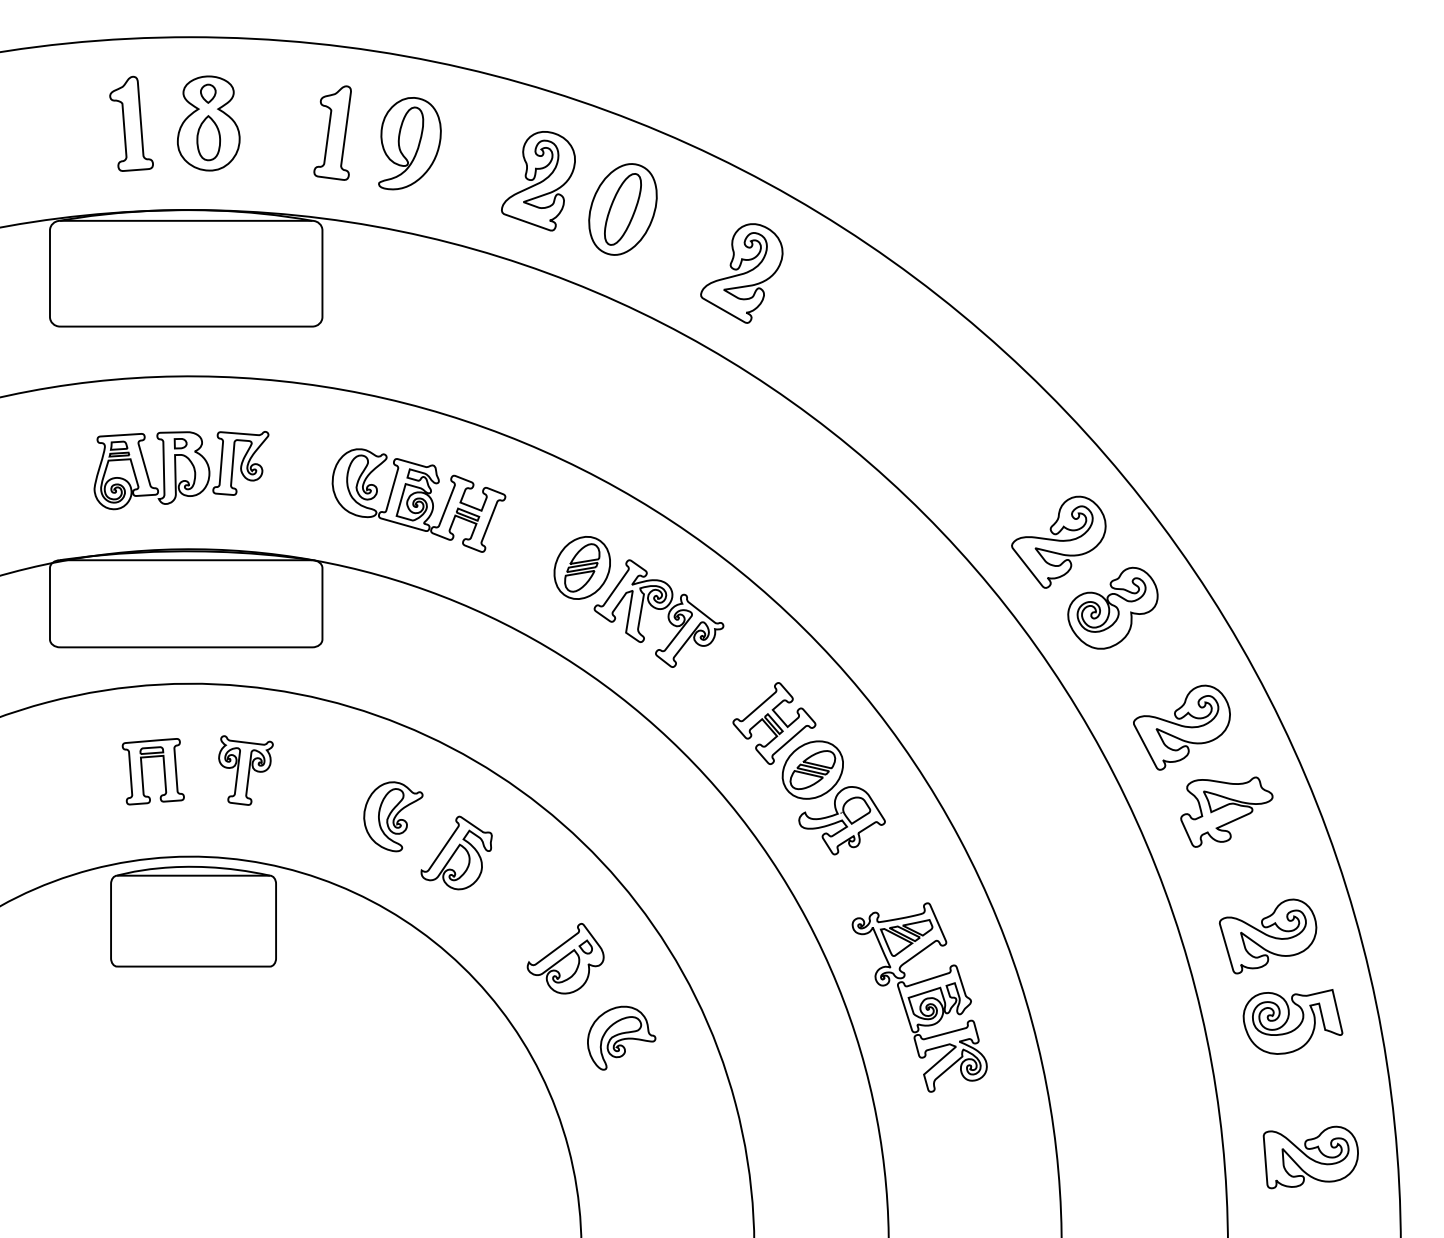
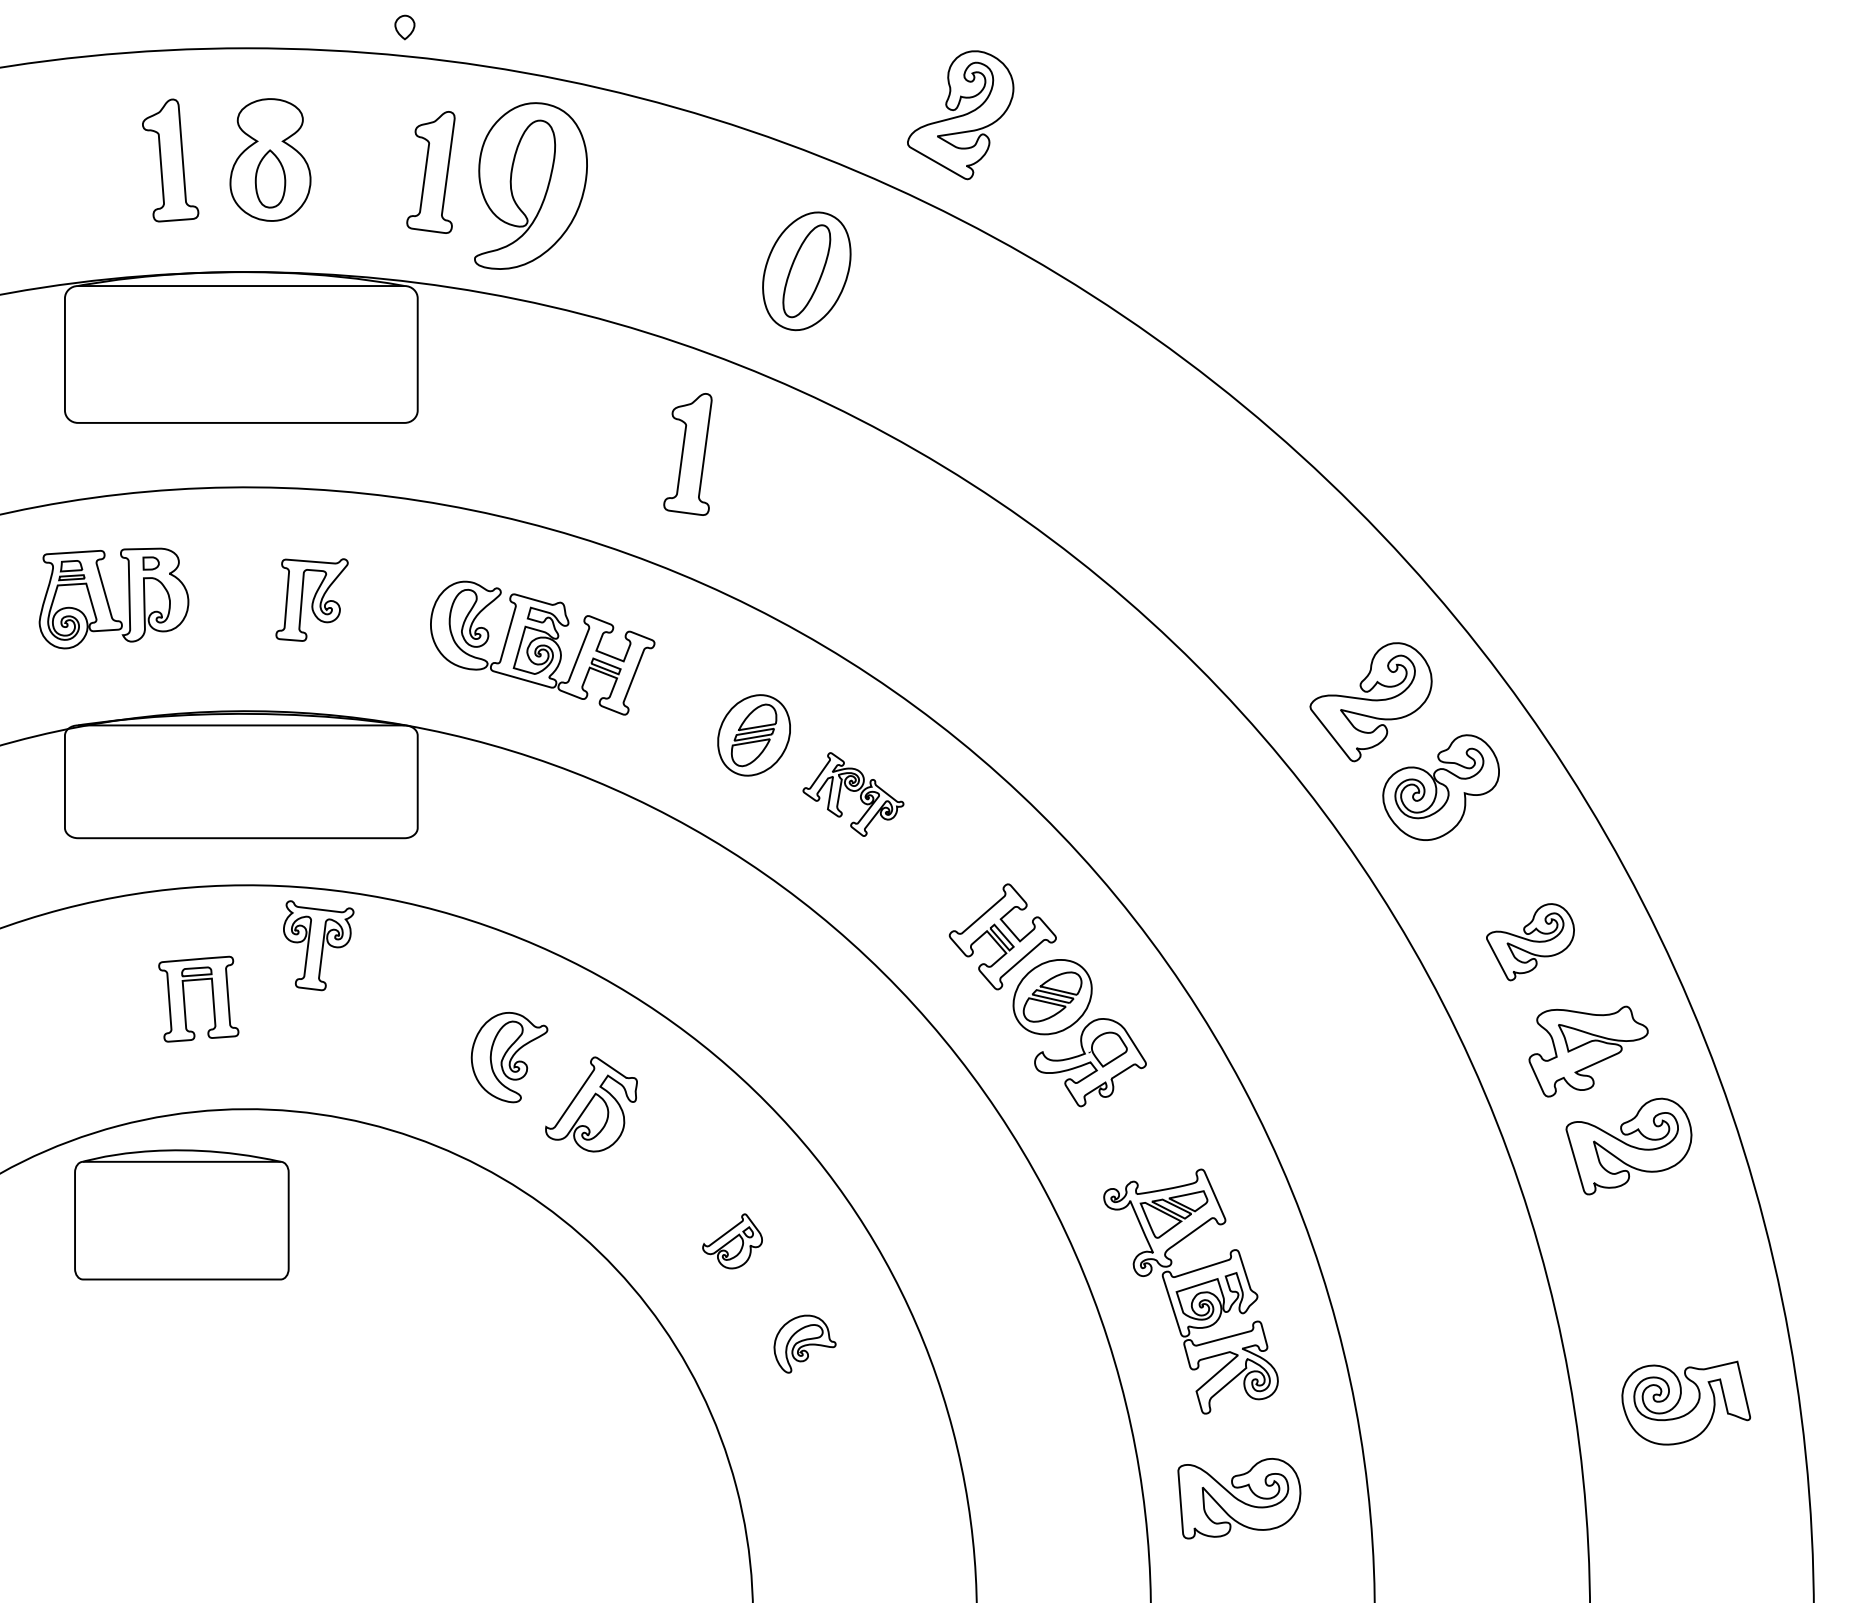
part: (207, 93) -> (404, 27), moved
part: (409, 143) -> (530, 185), size x1.4
part: (538, 181) -> (697, 234), removed
part: (741, 273) -> (960, 115), moved
part: (530, 350) -> (687, 454), added
part: (151, 470) -> (113, 598), moved
part: (659, 613) -> (853, 794), size x0.6
part: (1181, 727) -> (1530, 941), size x0.7
part: (245, 770) -> (318, 945), moved
part: (193, 916) -> (181, 1214), moved
part: (1267, 936) -> (1628, 1146), moved
part: (565, 958) -> (732, 1241), size x0.6
part: (1288, 1019) -> (1680, 1399), moved
part: (621, 1037) -> (804, 1343), size x0.7
part: (1310, 1157) -> (1239, 1498), moved

